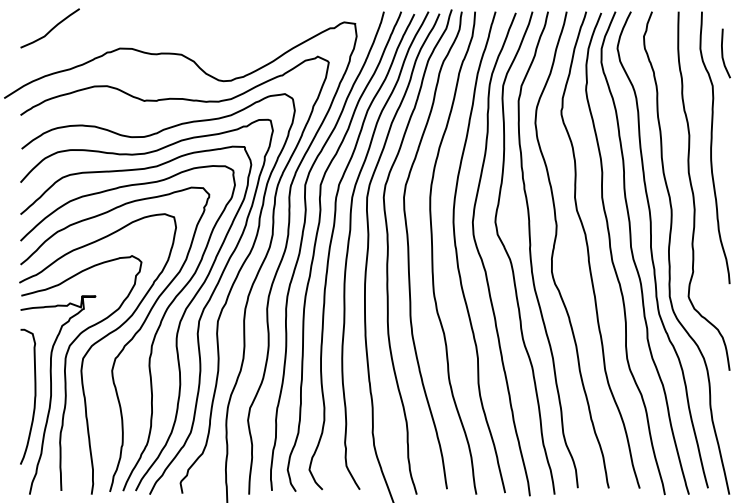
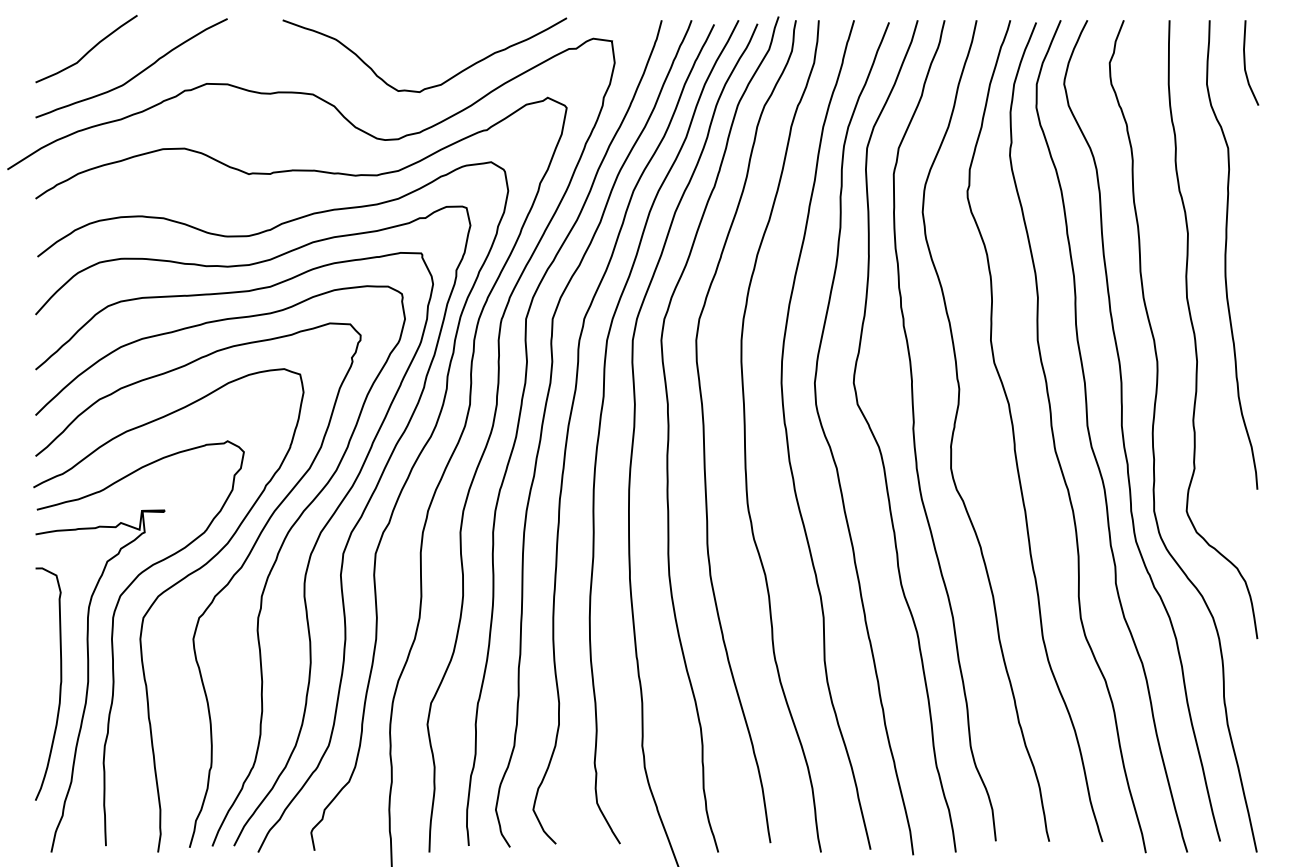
curve: (77, 43) -> (133, 75), added
curve: (249, 49) -> (430, 85), added
curve: (723, 53) -> (1246, 63), moved

